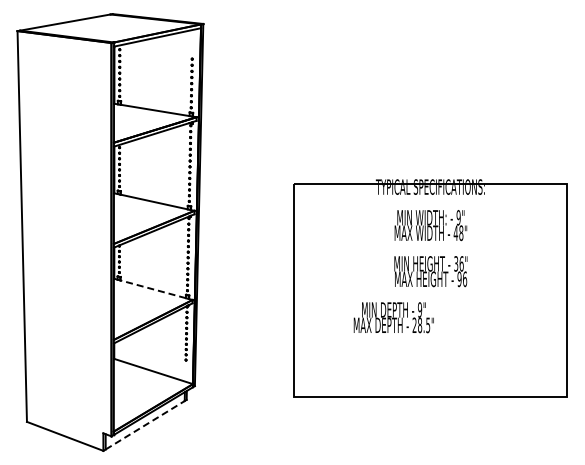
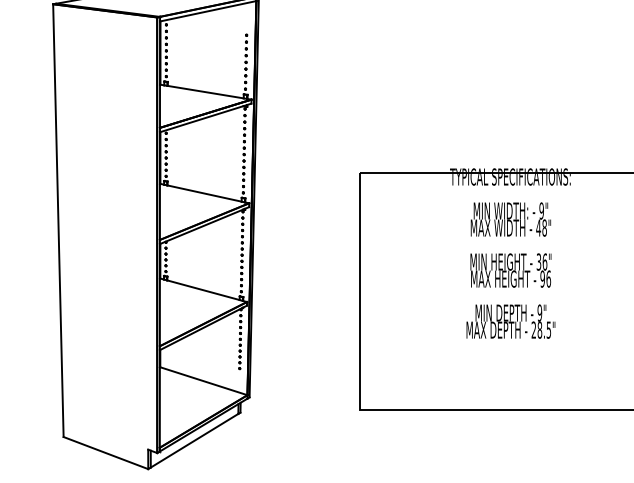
line: (152, 289) -> (202, 290), dashed -> solid
text: (393, 317) -> (510, 321), moved
line: (145, 425) -> (194, 441), dashed -> solid

